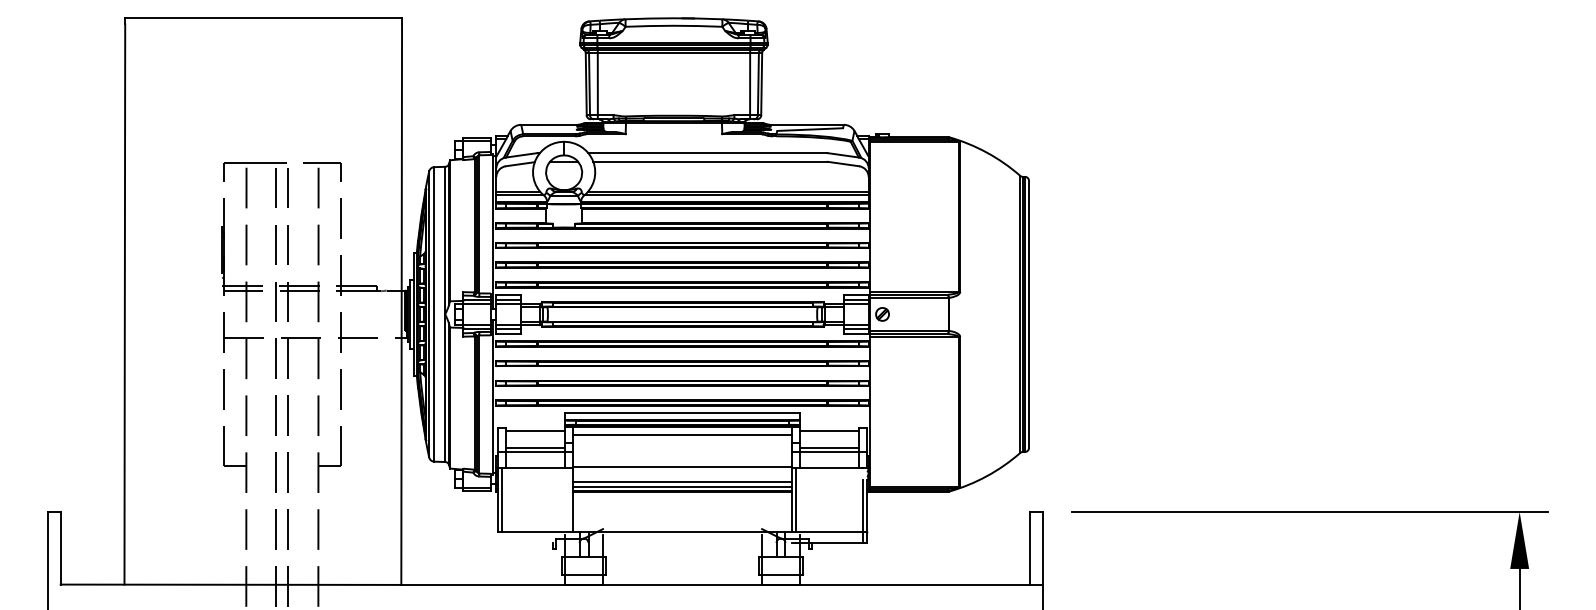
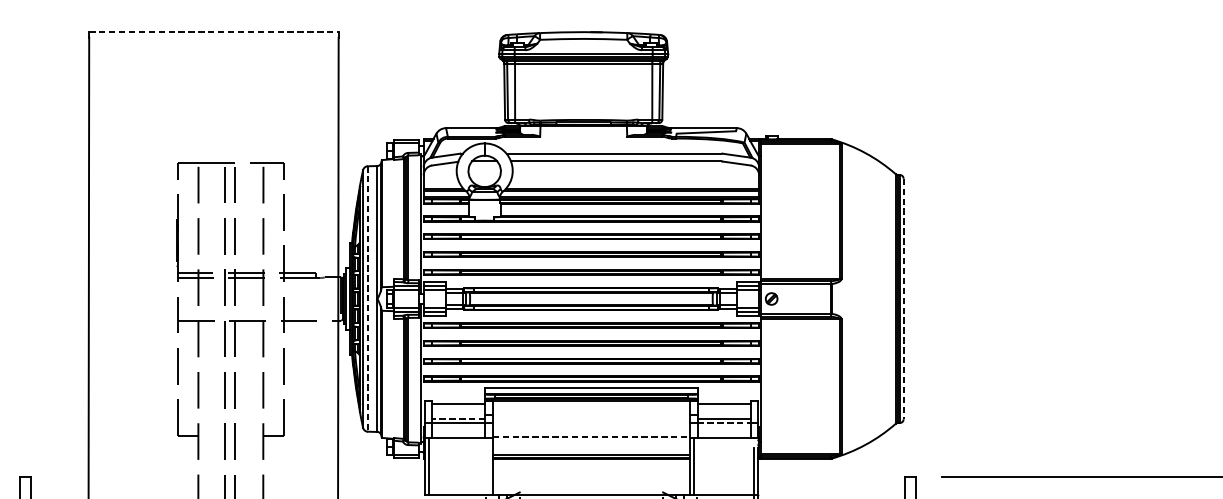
line: (264, 18) -> (214, 32), solid -> dashed
line: (434, 314) -> (367, 299), solid -> dashed
line: (1029, 314) -> (904, 299), solid -> dashed
line: (682, 435) -> (591, 408), removed
line: (534, 447) -> (458, 418), solid -> dashed
line: (830, 452) -> (724, 423), solid -> dashed
line: (682, 467) -> (591, 436), solid -> dashed
line: (682, 482) -> (591, 450), removed

